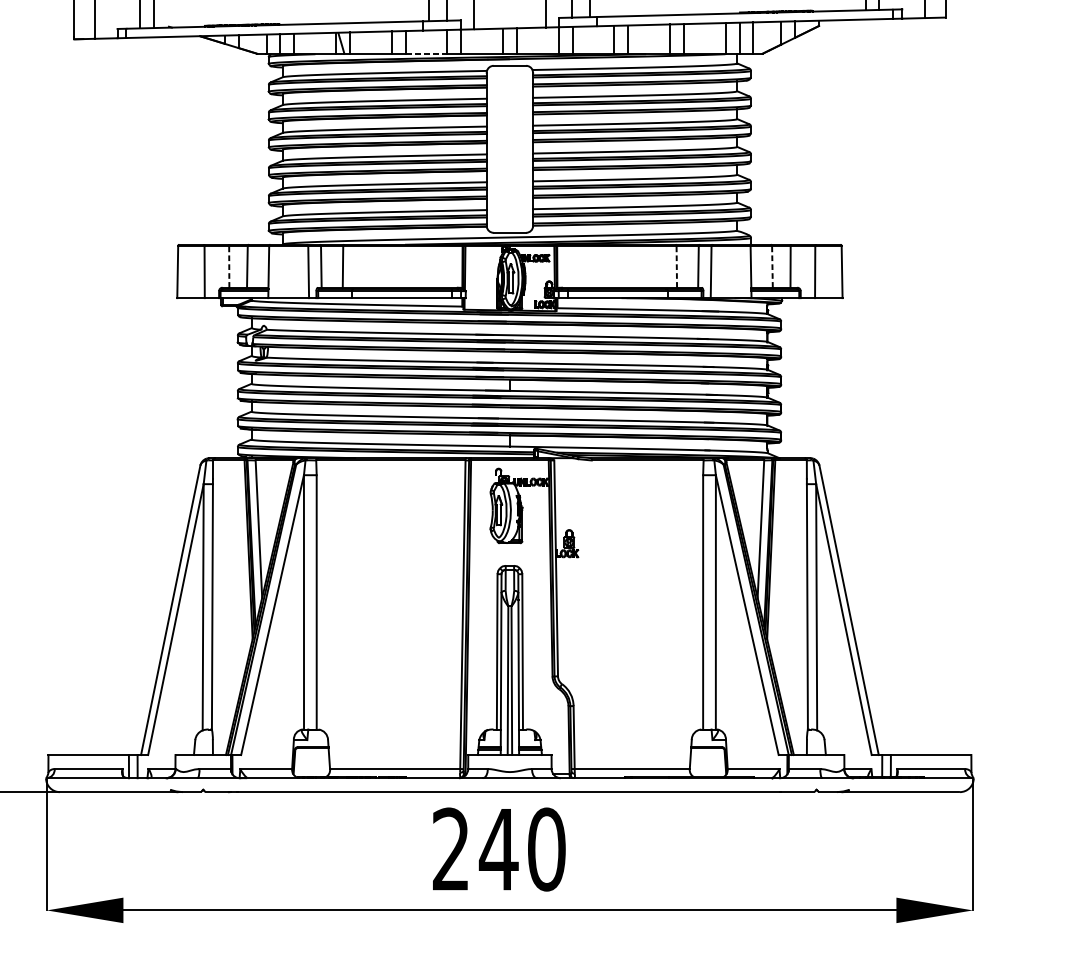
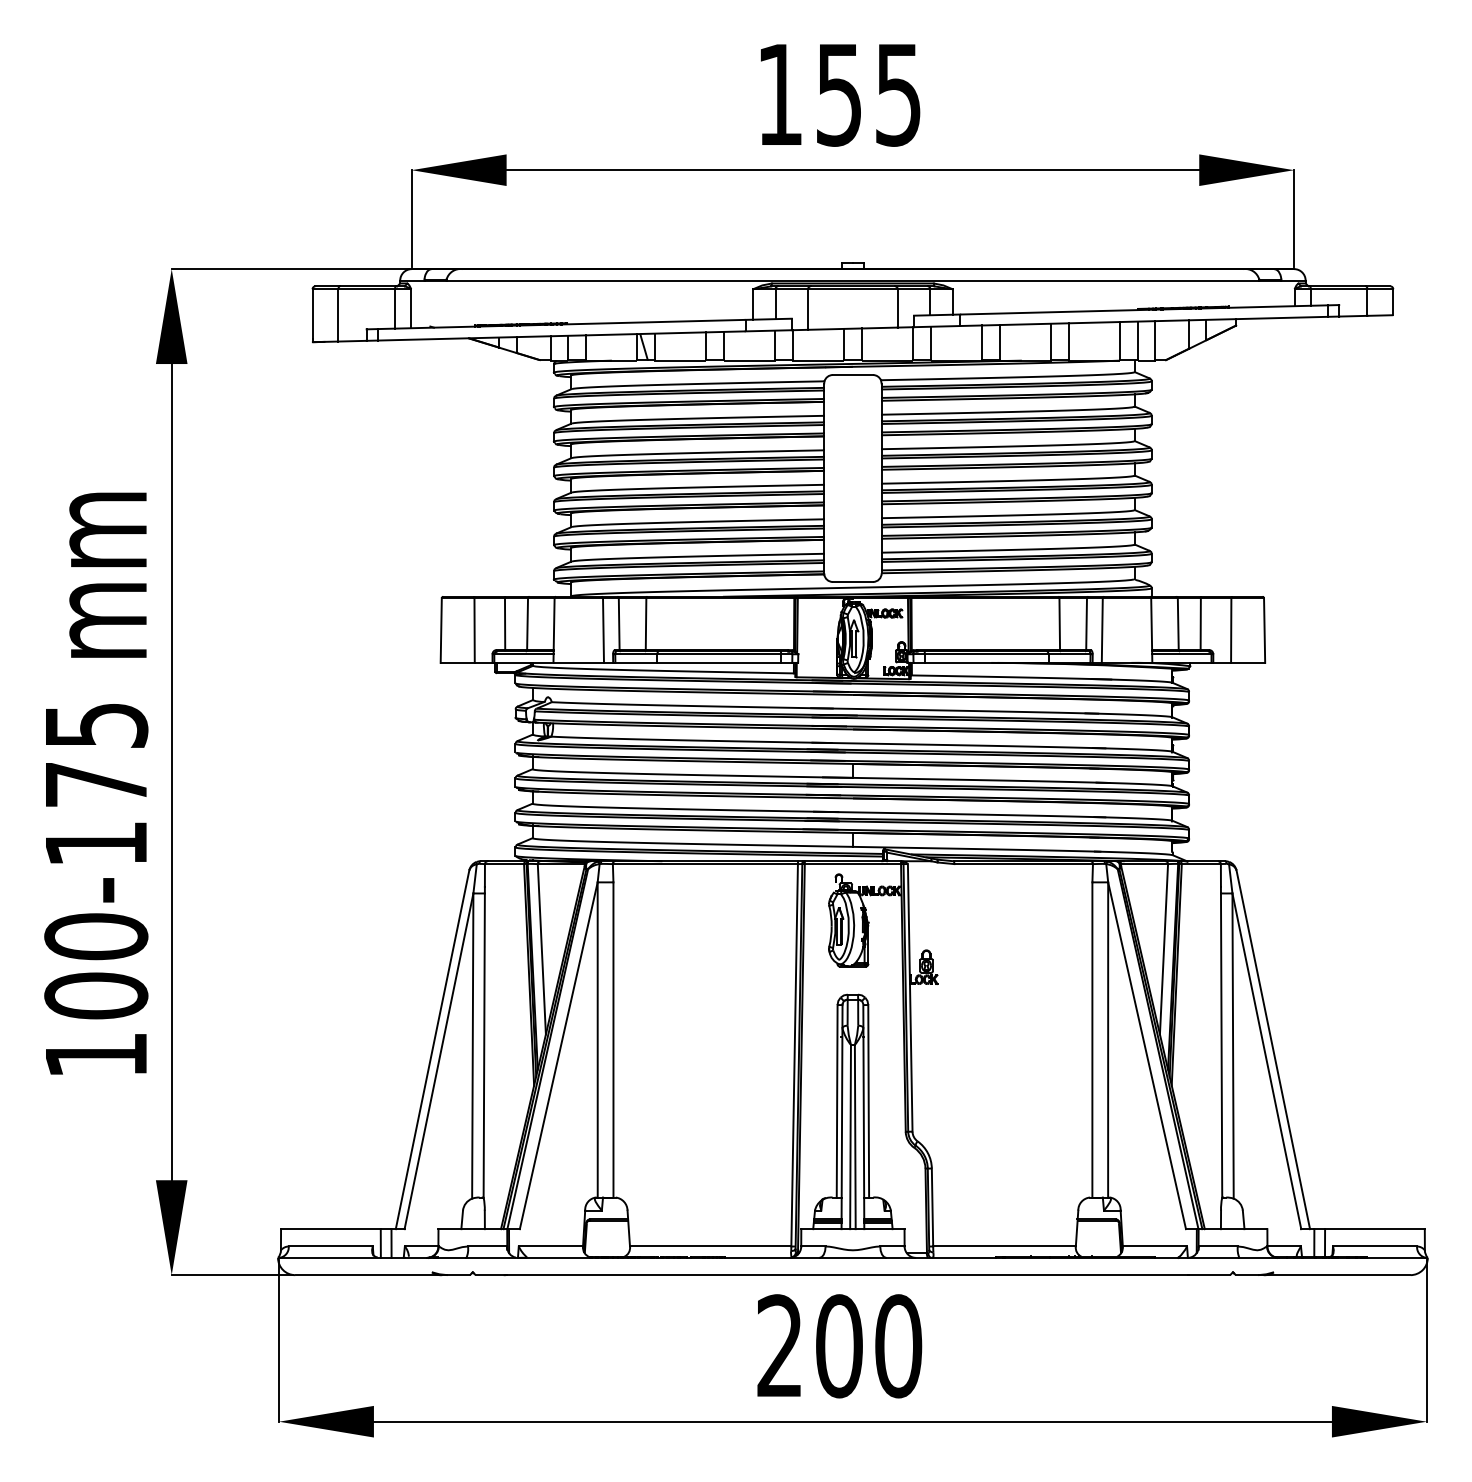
line: (427, 54) -> (750, 360), dashed -> solid
line: (229, 267) -> (505, 624), dashed -> solid
line: (676, 267) -> (1059, 624), dashed -> solid
line: (772, 267) -> (1178, 624), dashed -> solid
text: (498, 849) -> (838, 1346), 240 -> 200

